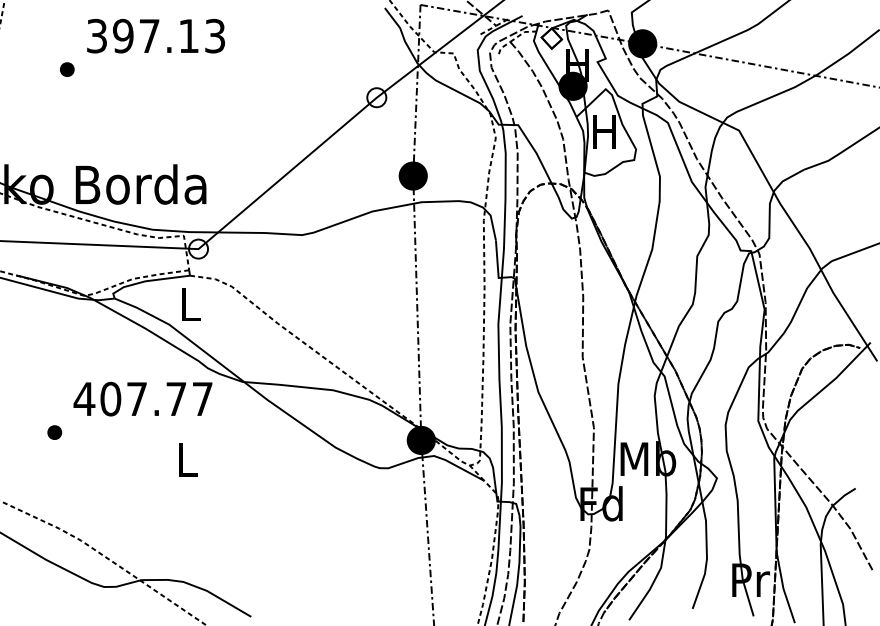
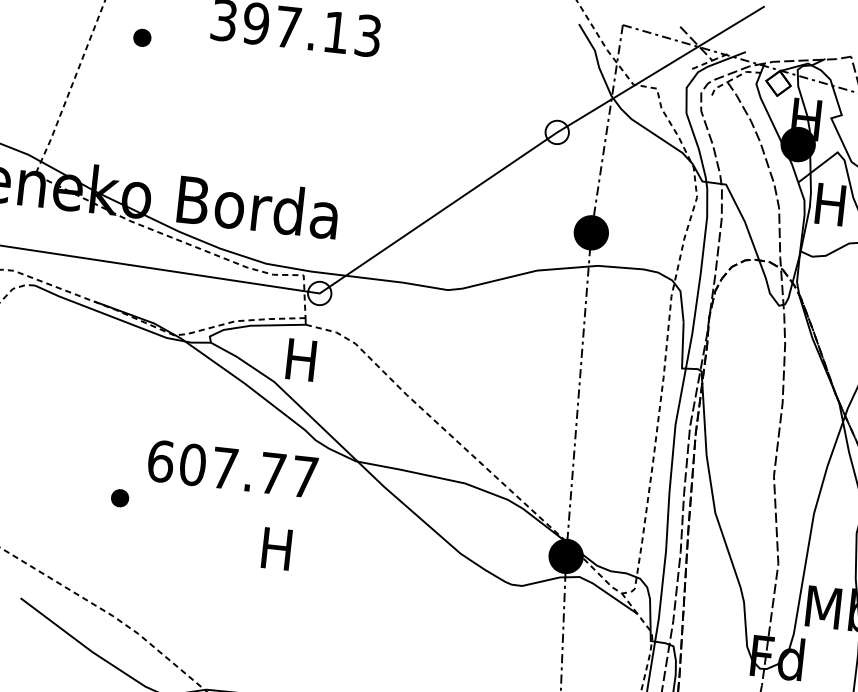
part: (67, 69) -> (142, 37), moved
text: (189, 304) -> (301, 359), L -> H
text: (84, 398) -> (160, 460), 407.77 -> 607.77
text: (186, 459) -> (277, 548), L -> H

